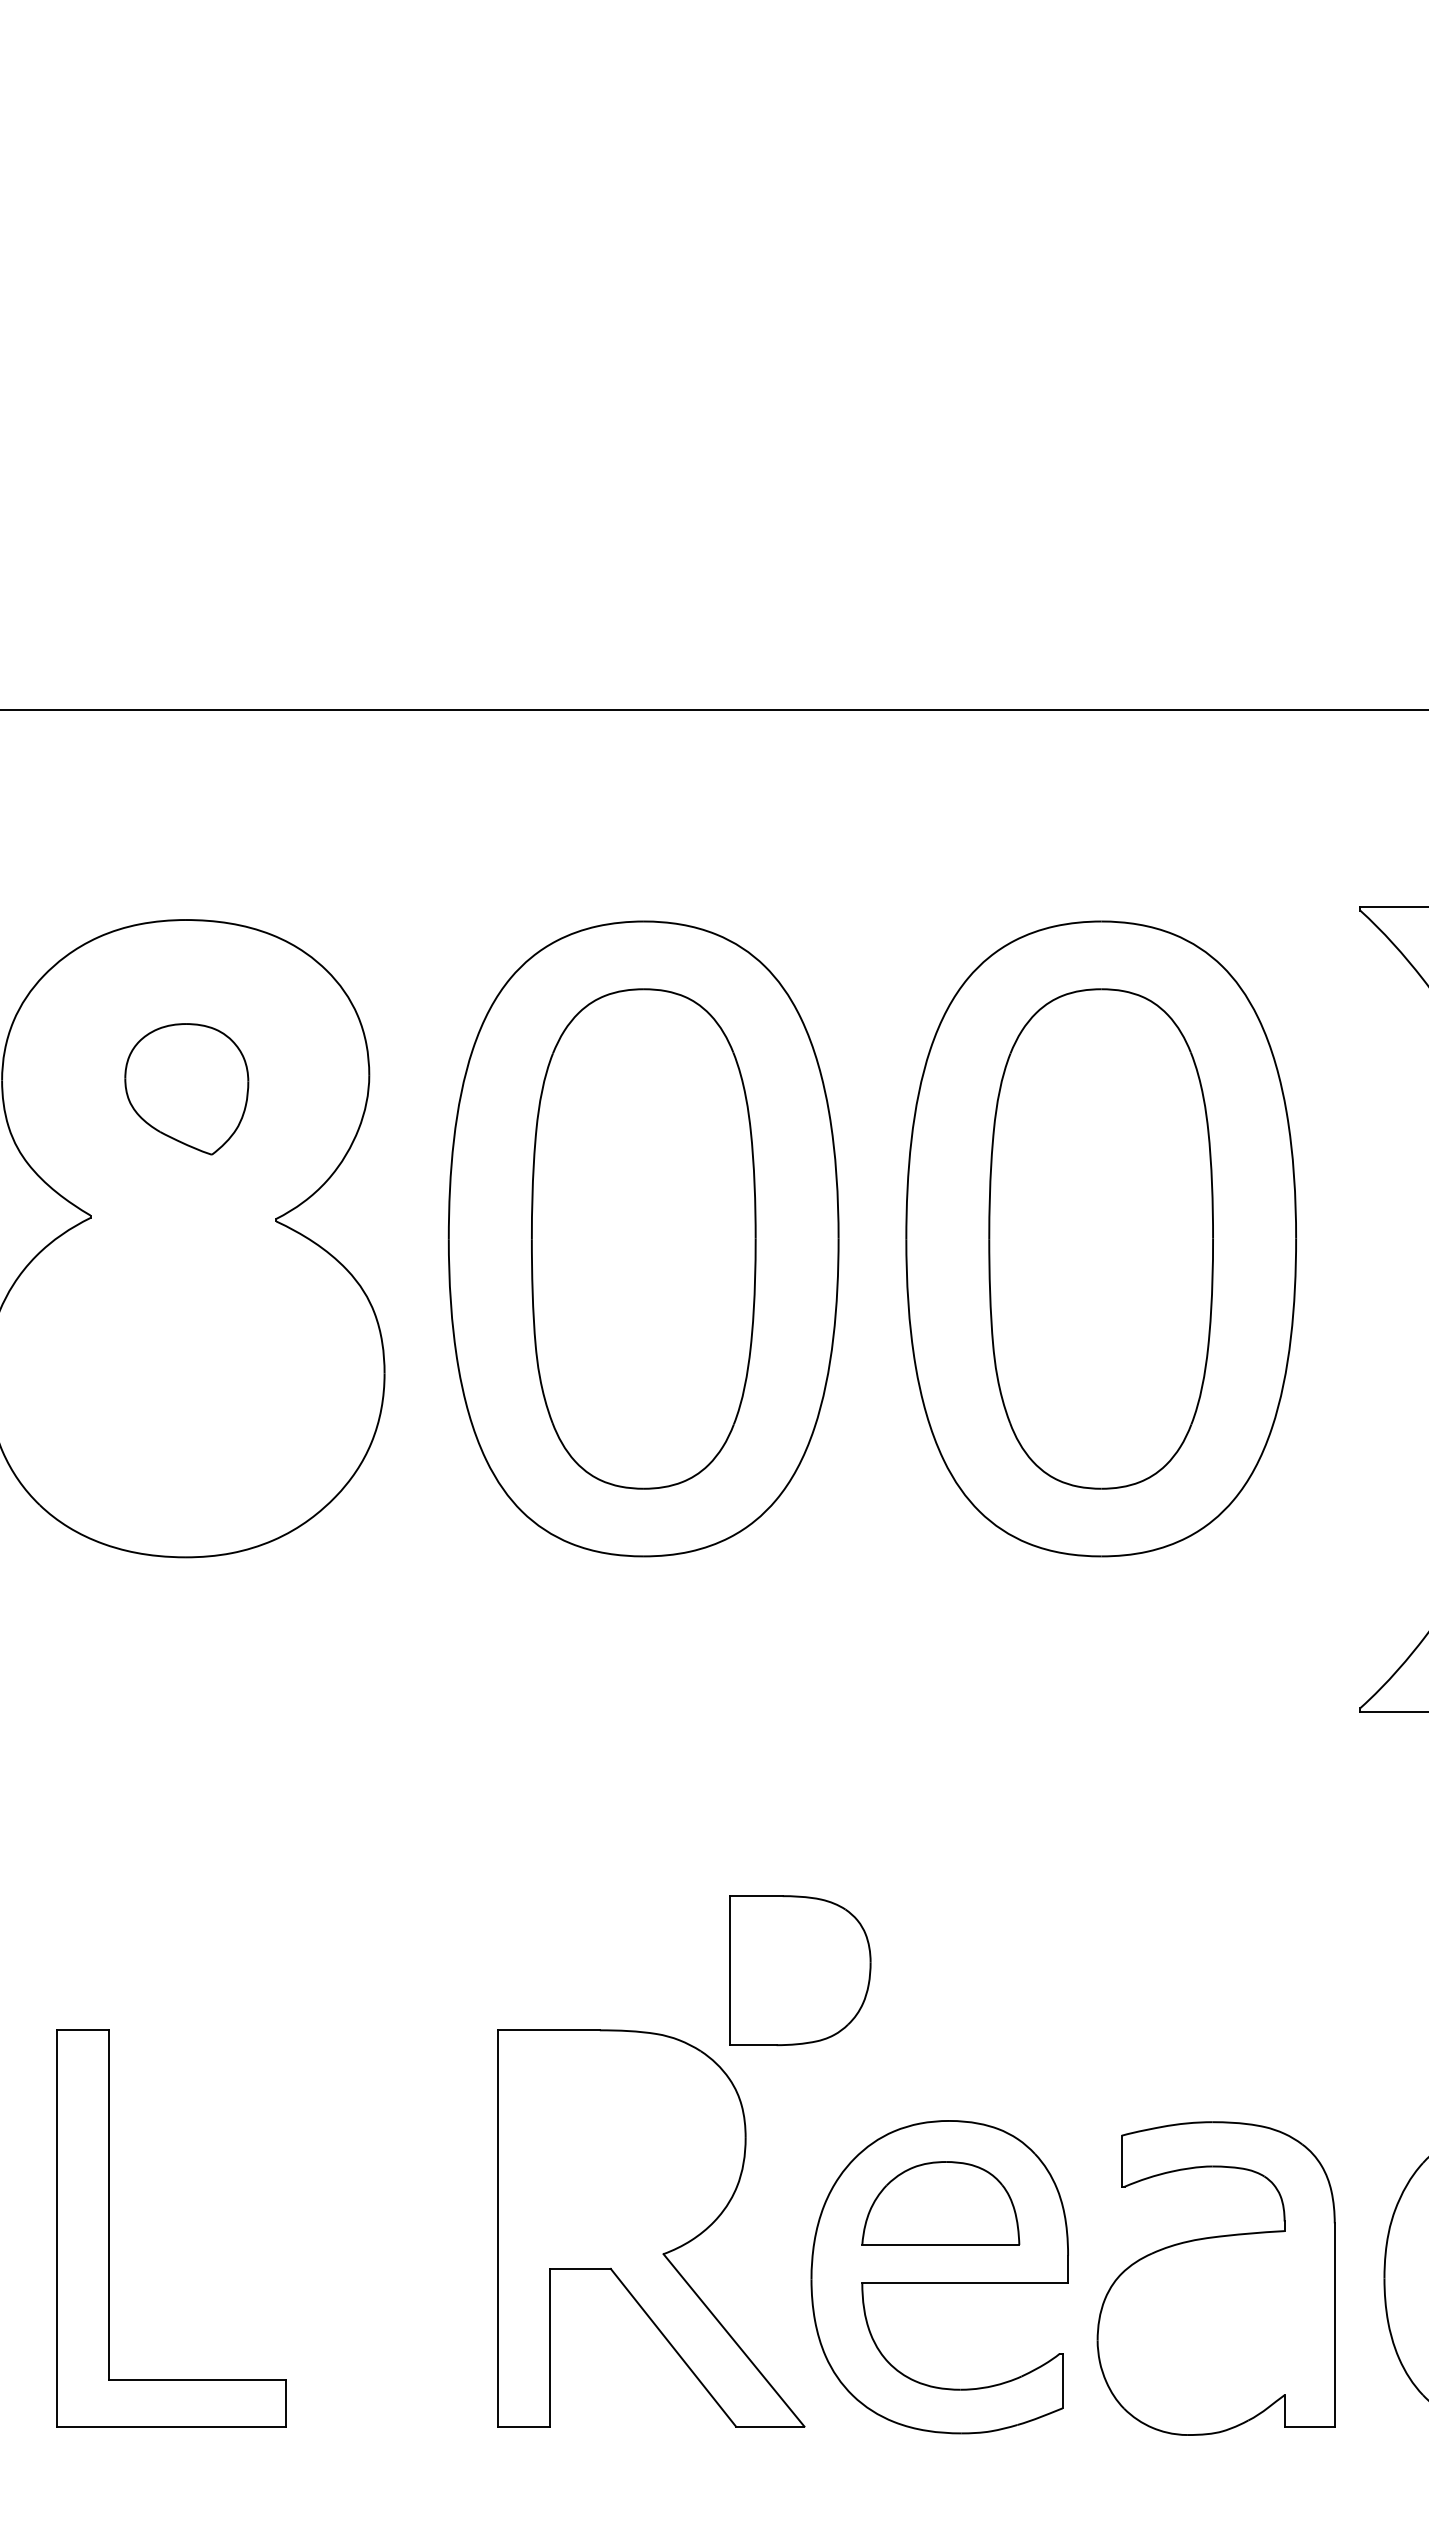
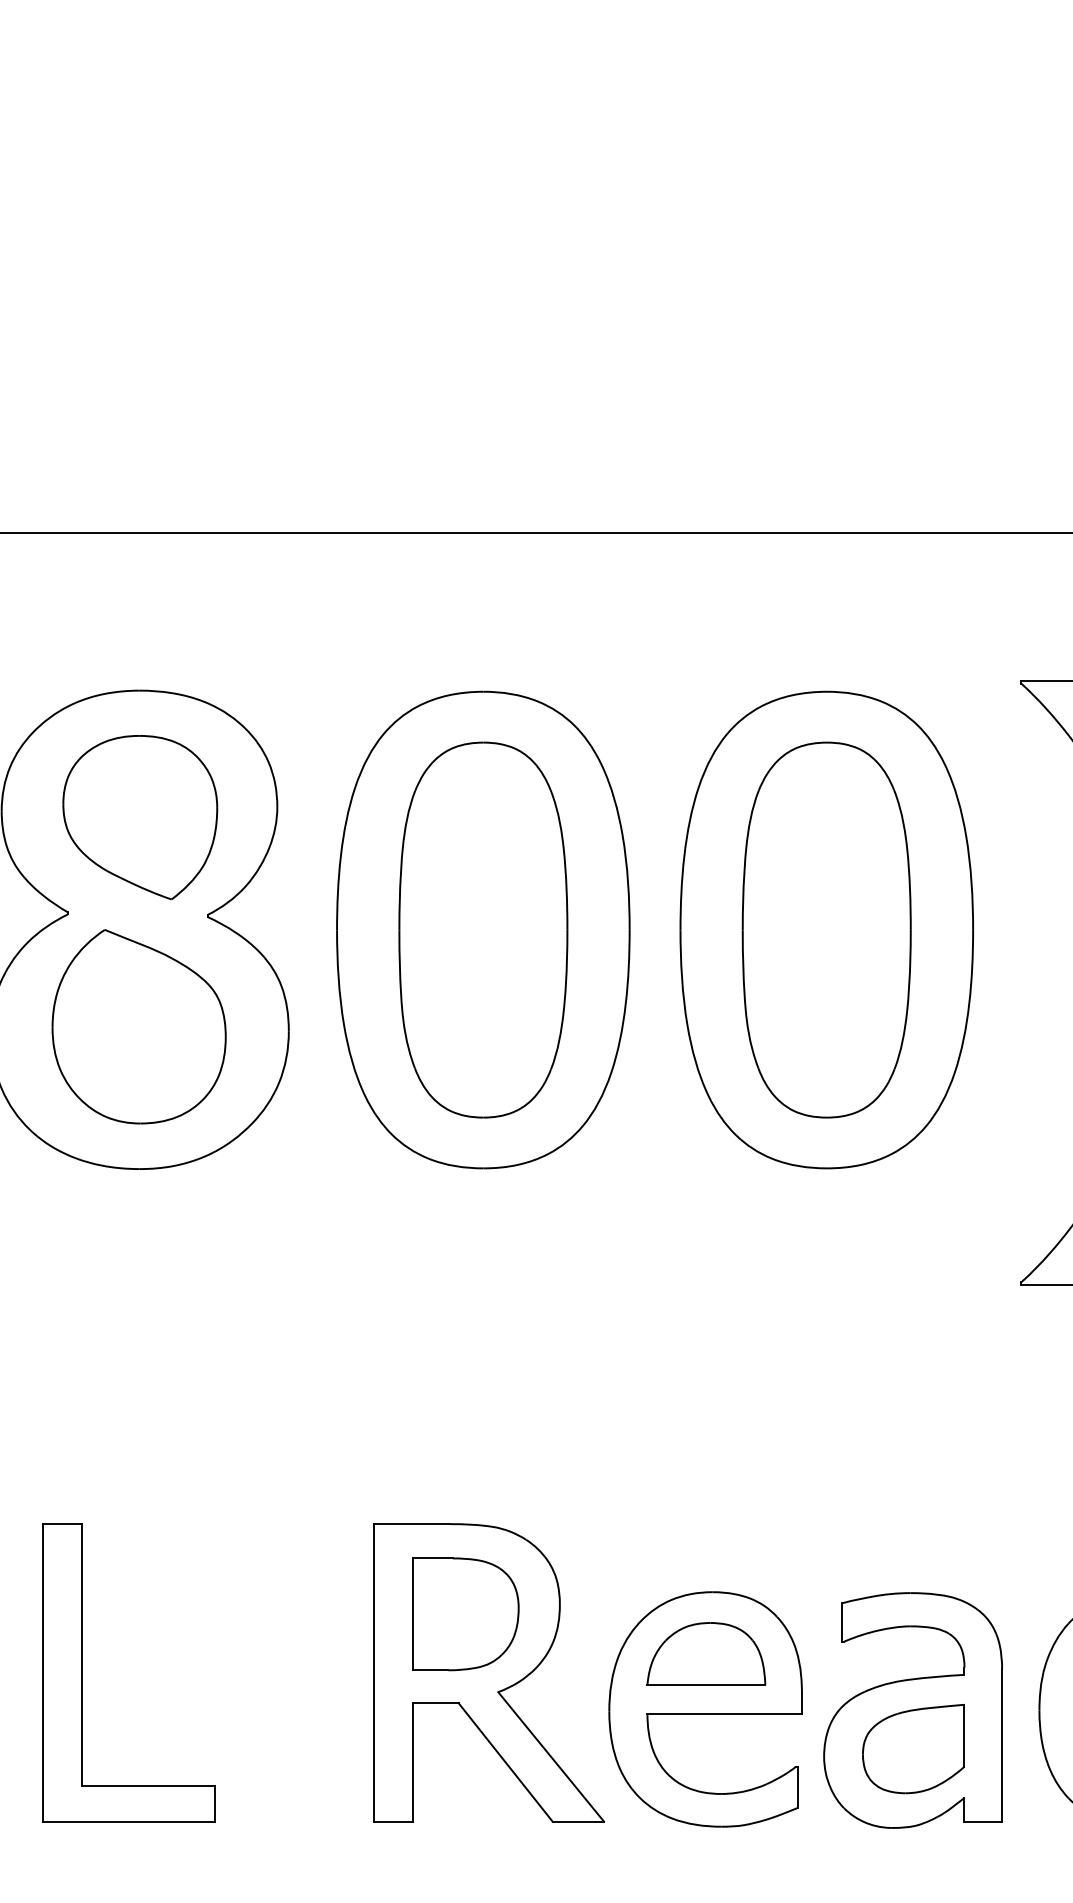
part: (186, 1088) -> (140, 817), size x1.67
part: (184, 1367) -> (138, 1026), added
part: (799, 1970) -> (465, 1614), moved
part: (1216, 2330) -> (913, 1749), added

